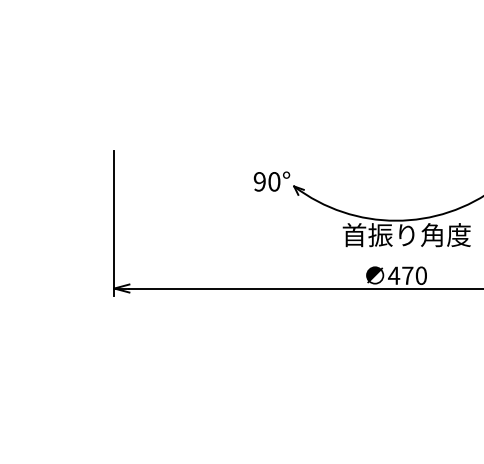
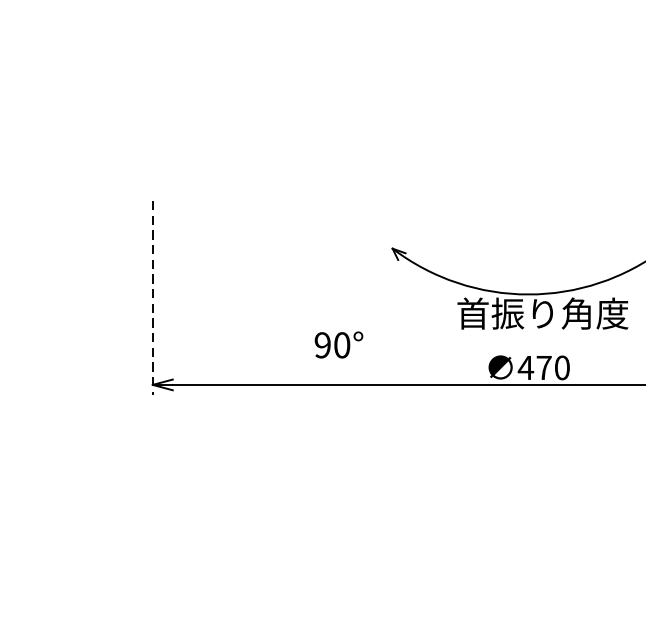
text: (271, 181) -> (338, 344), moved
line: (114, 223) -> (152, 298), solid -> dashed

